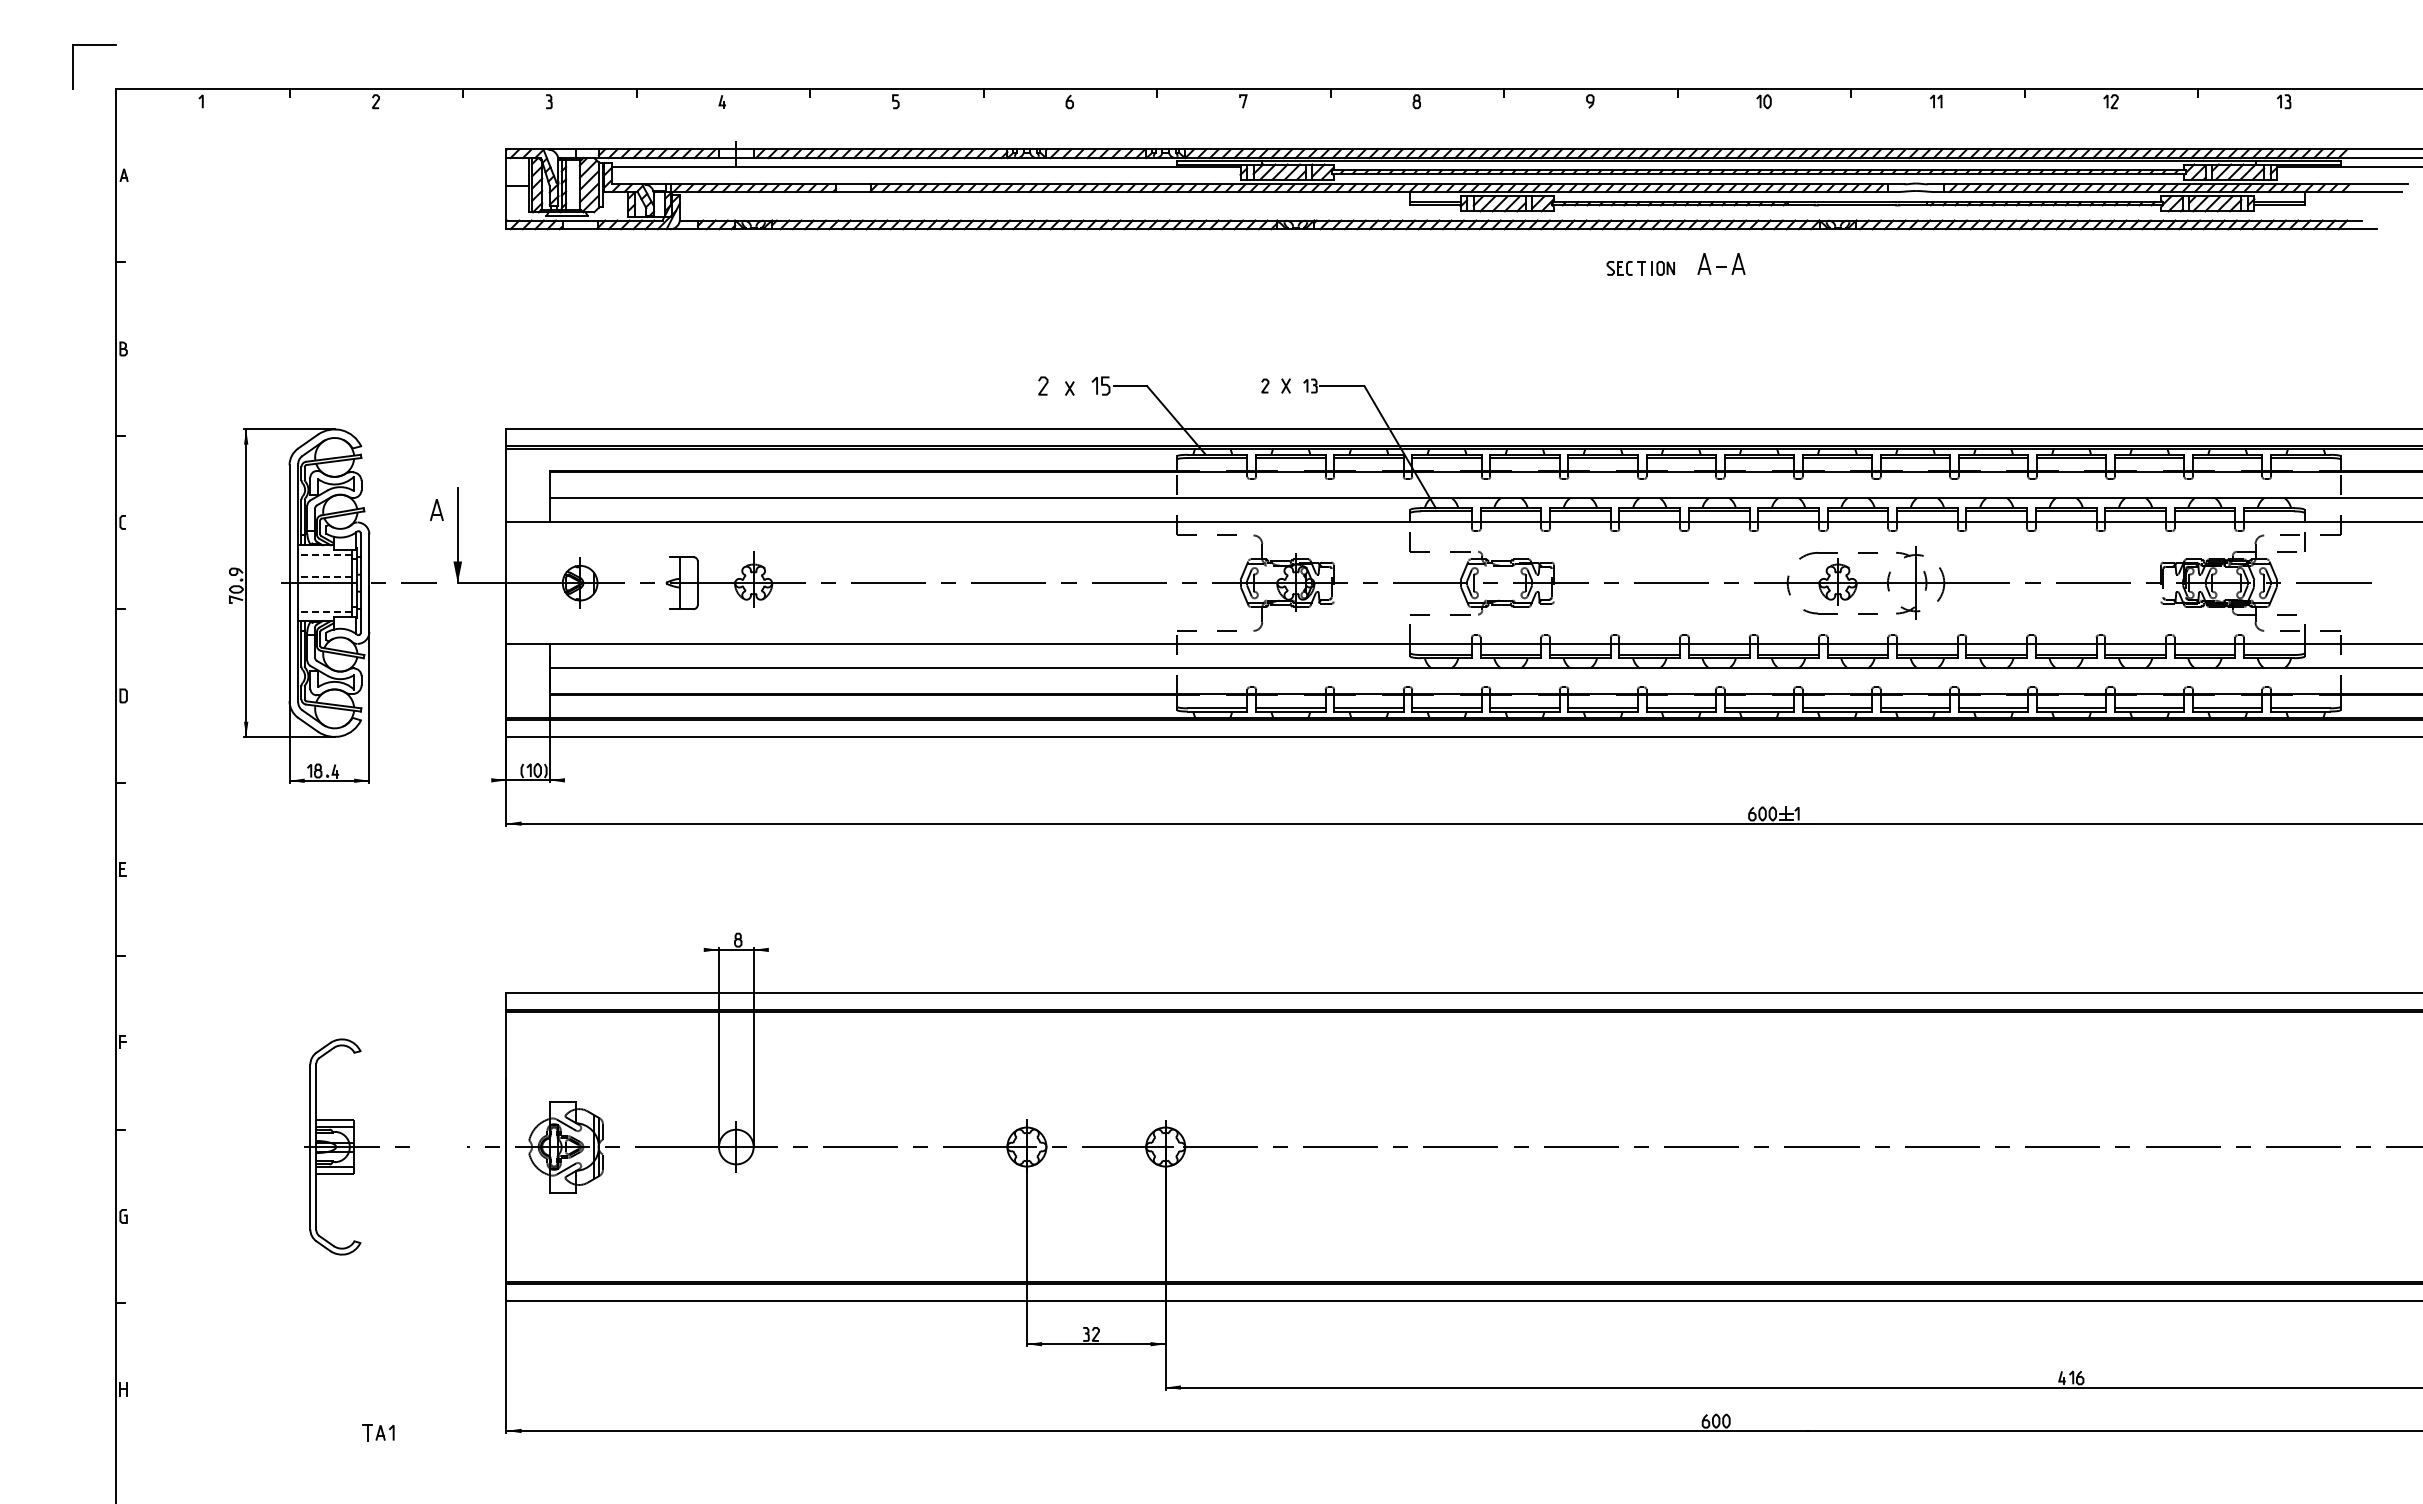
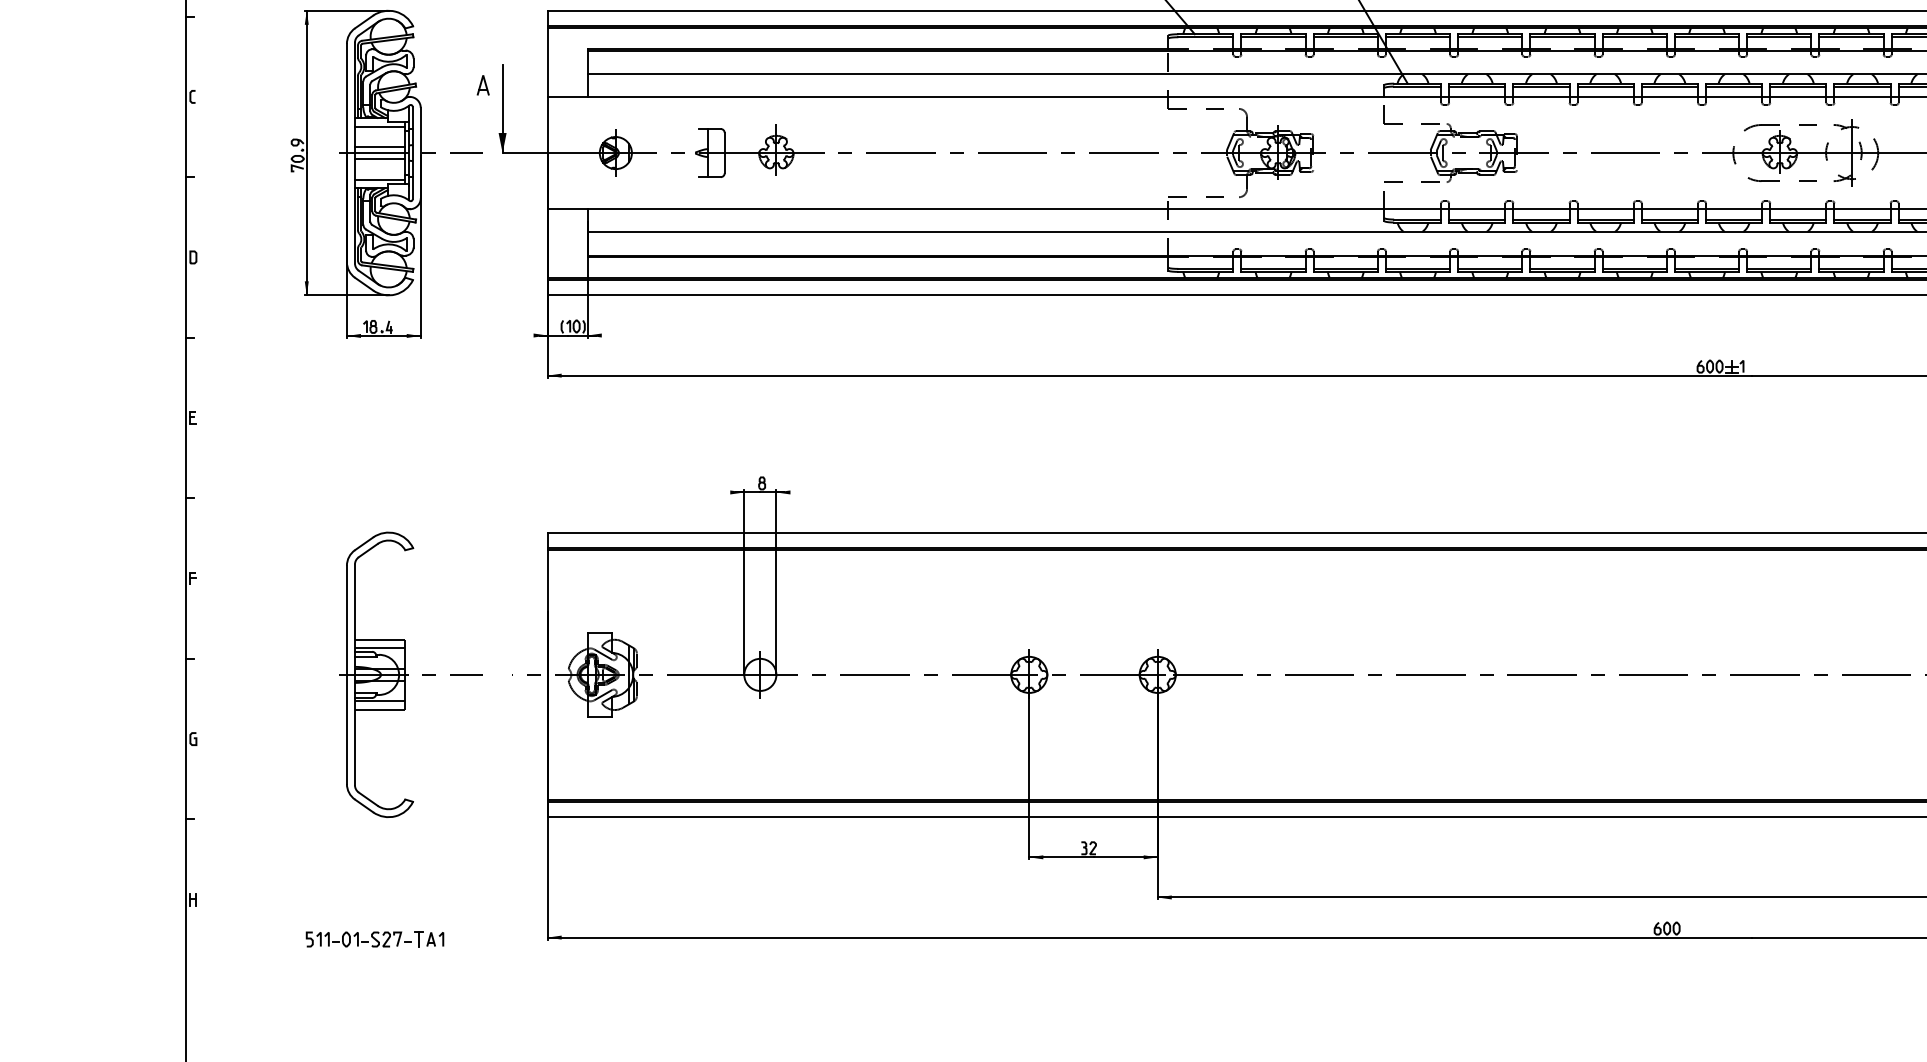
line: (324, 554) -> (379, 126), dashed -> solid
line: (324, 576) -> (379, 146), dashed -> solid
line: (325, 589) -> (380, 158), added
line: (324, 611) -> (379, 179), dashed -> solid
part: (358, 1146) -> (410, 674), size x1.43
part: (302, 1432) -> (358, 939), added

